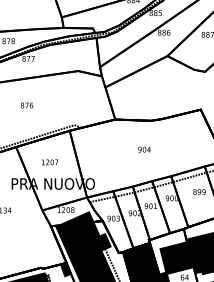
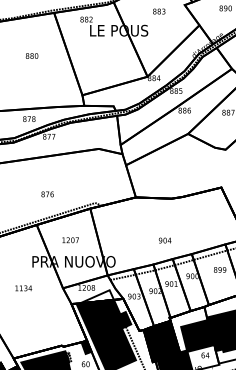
text: (26, 105) -> (47, 194), moved
text: (143, 149) -> (164, 240), moved
fill: (75, 218) -> (96, 296), removed

